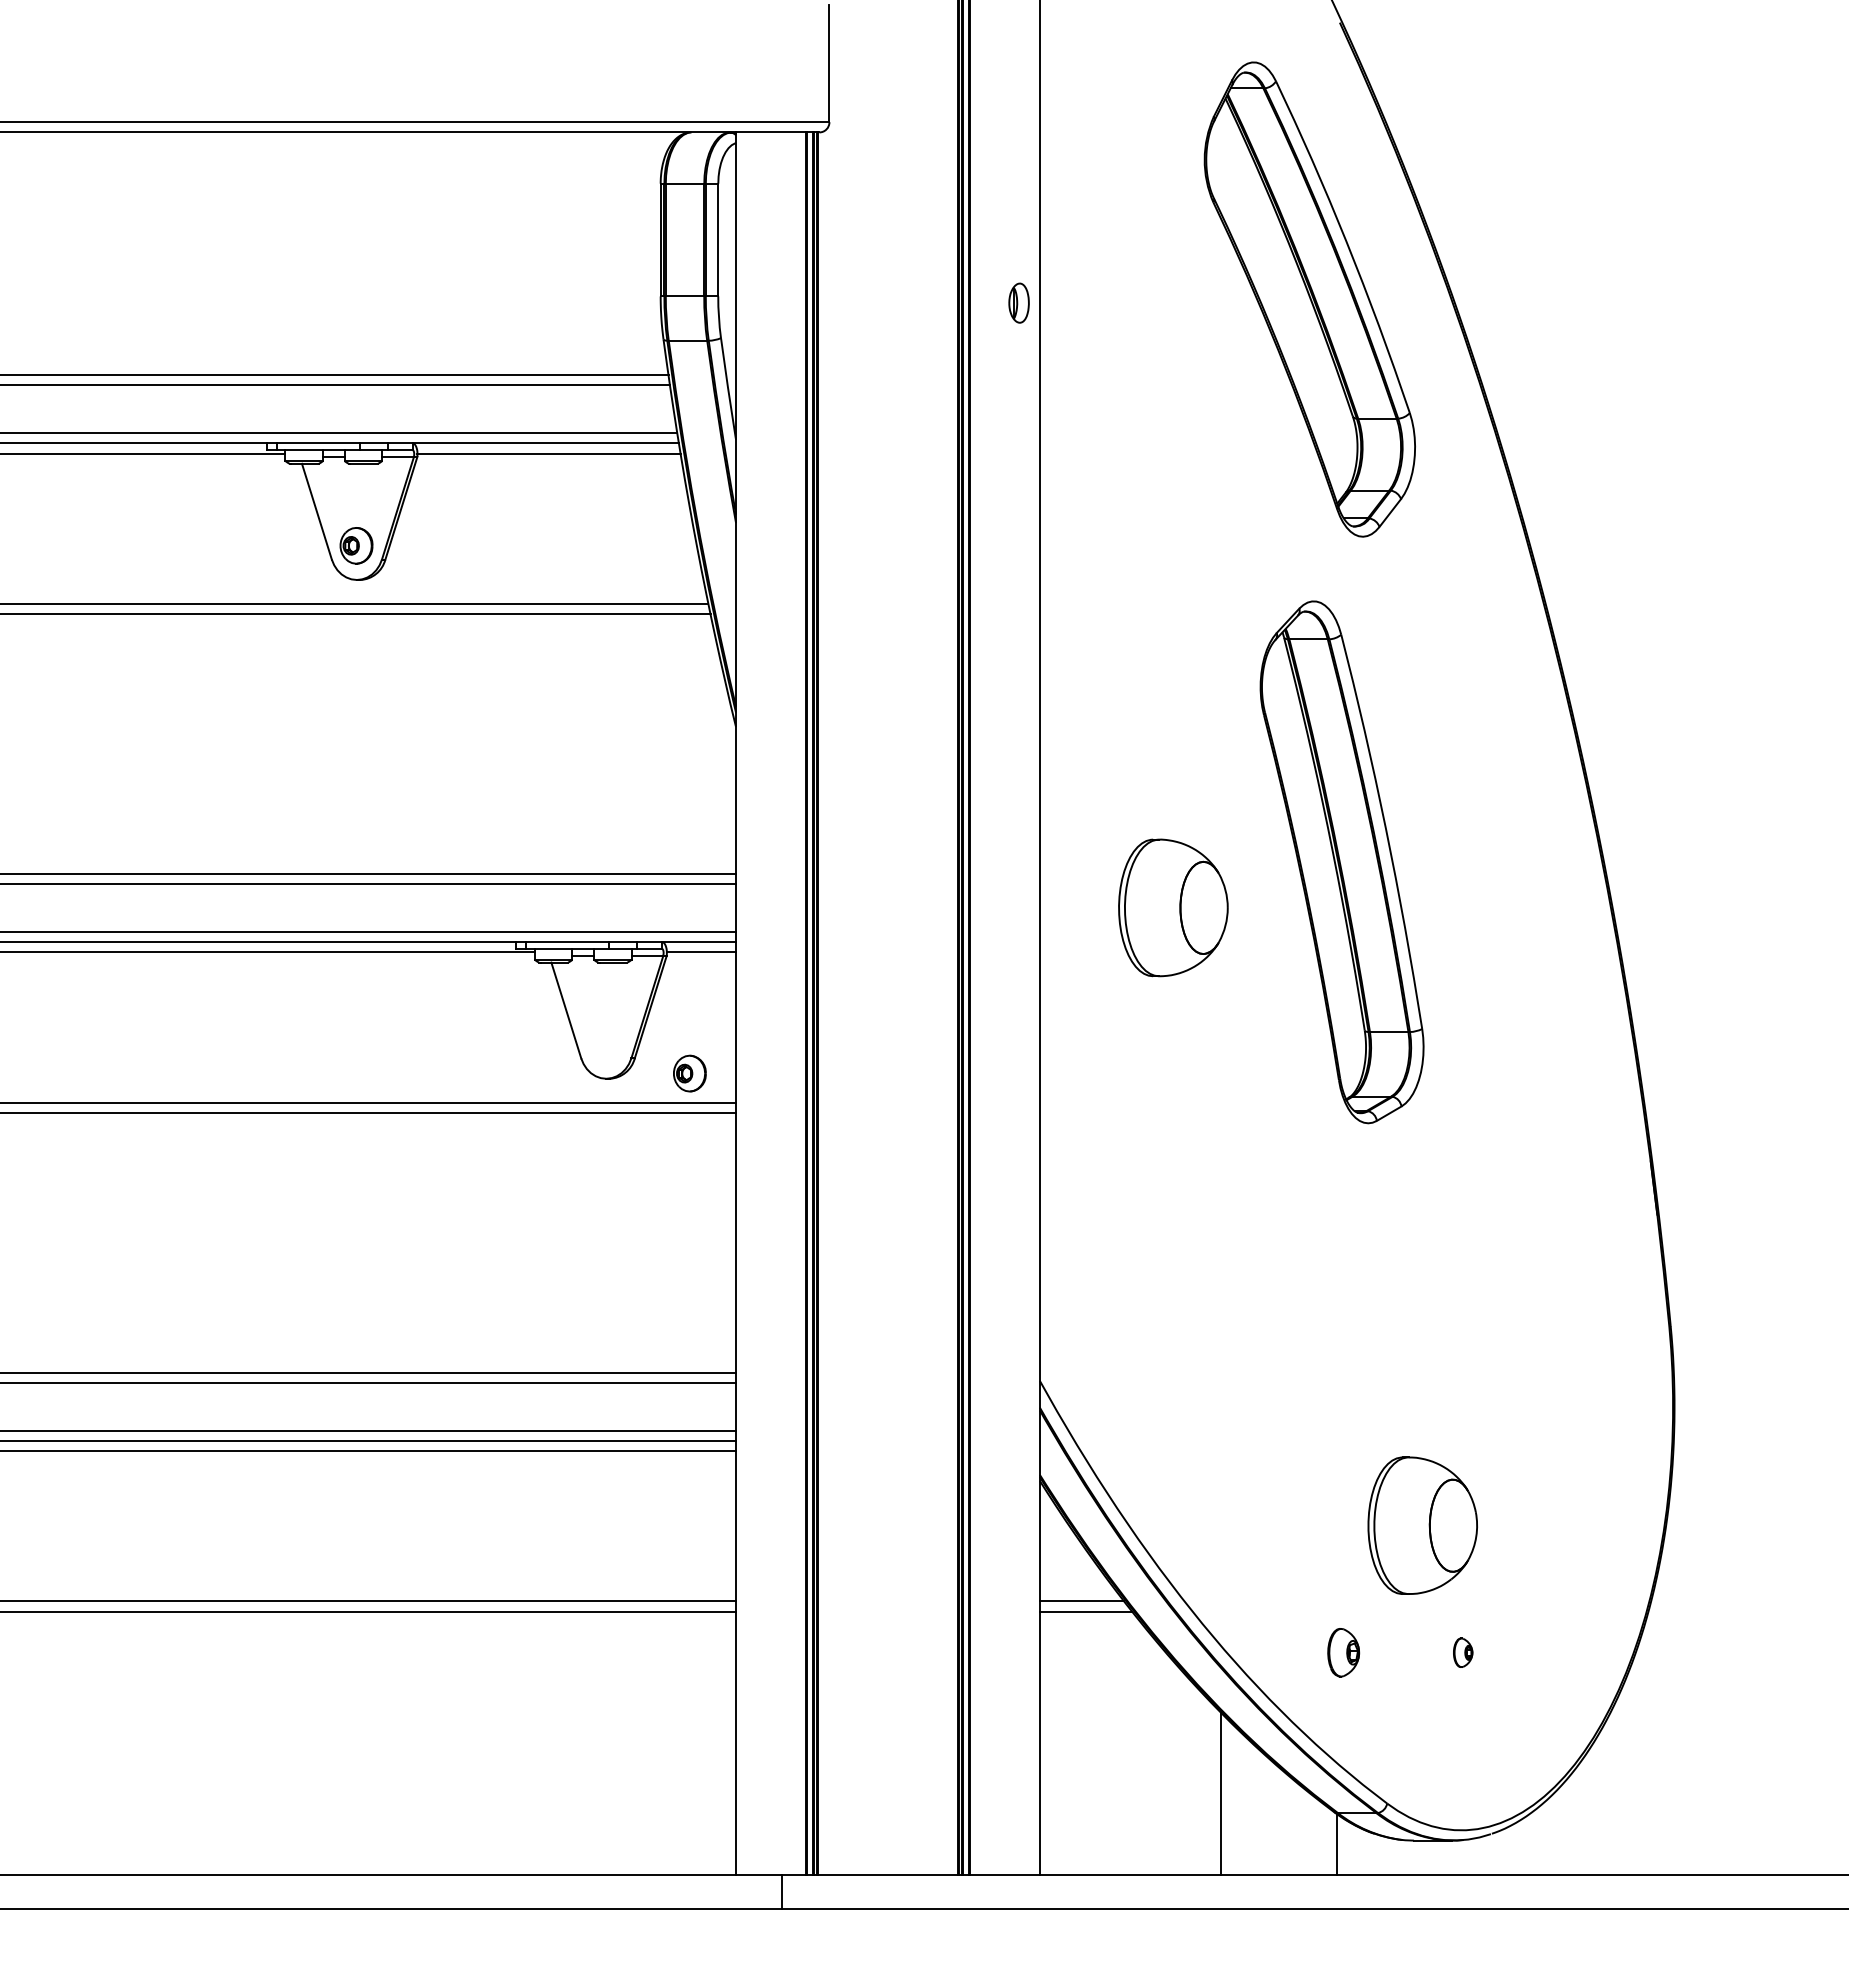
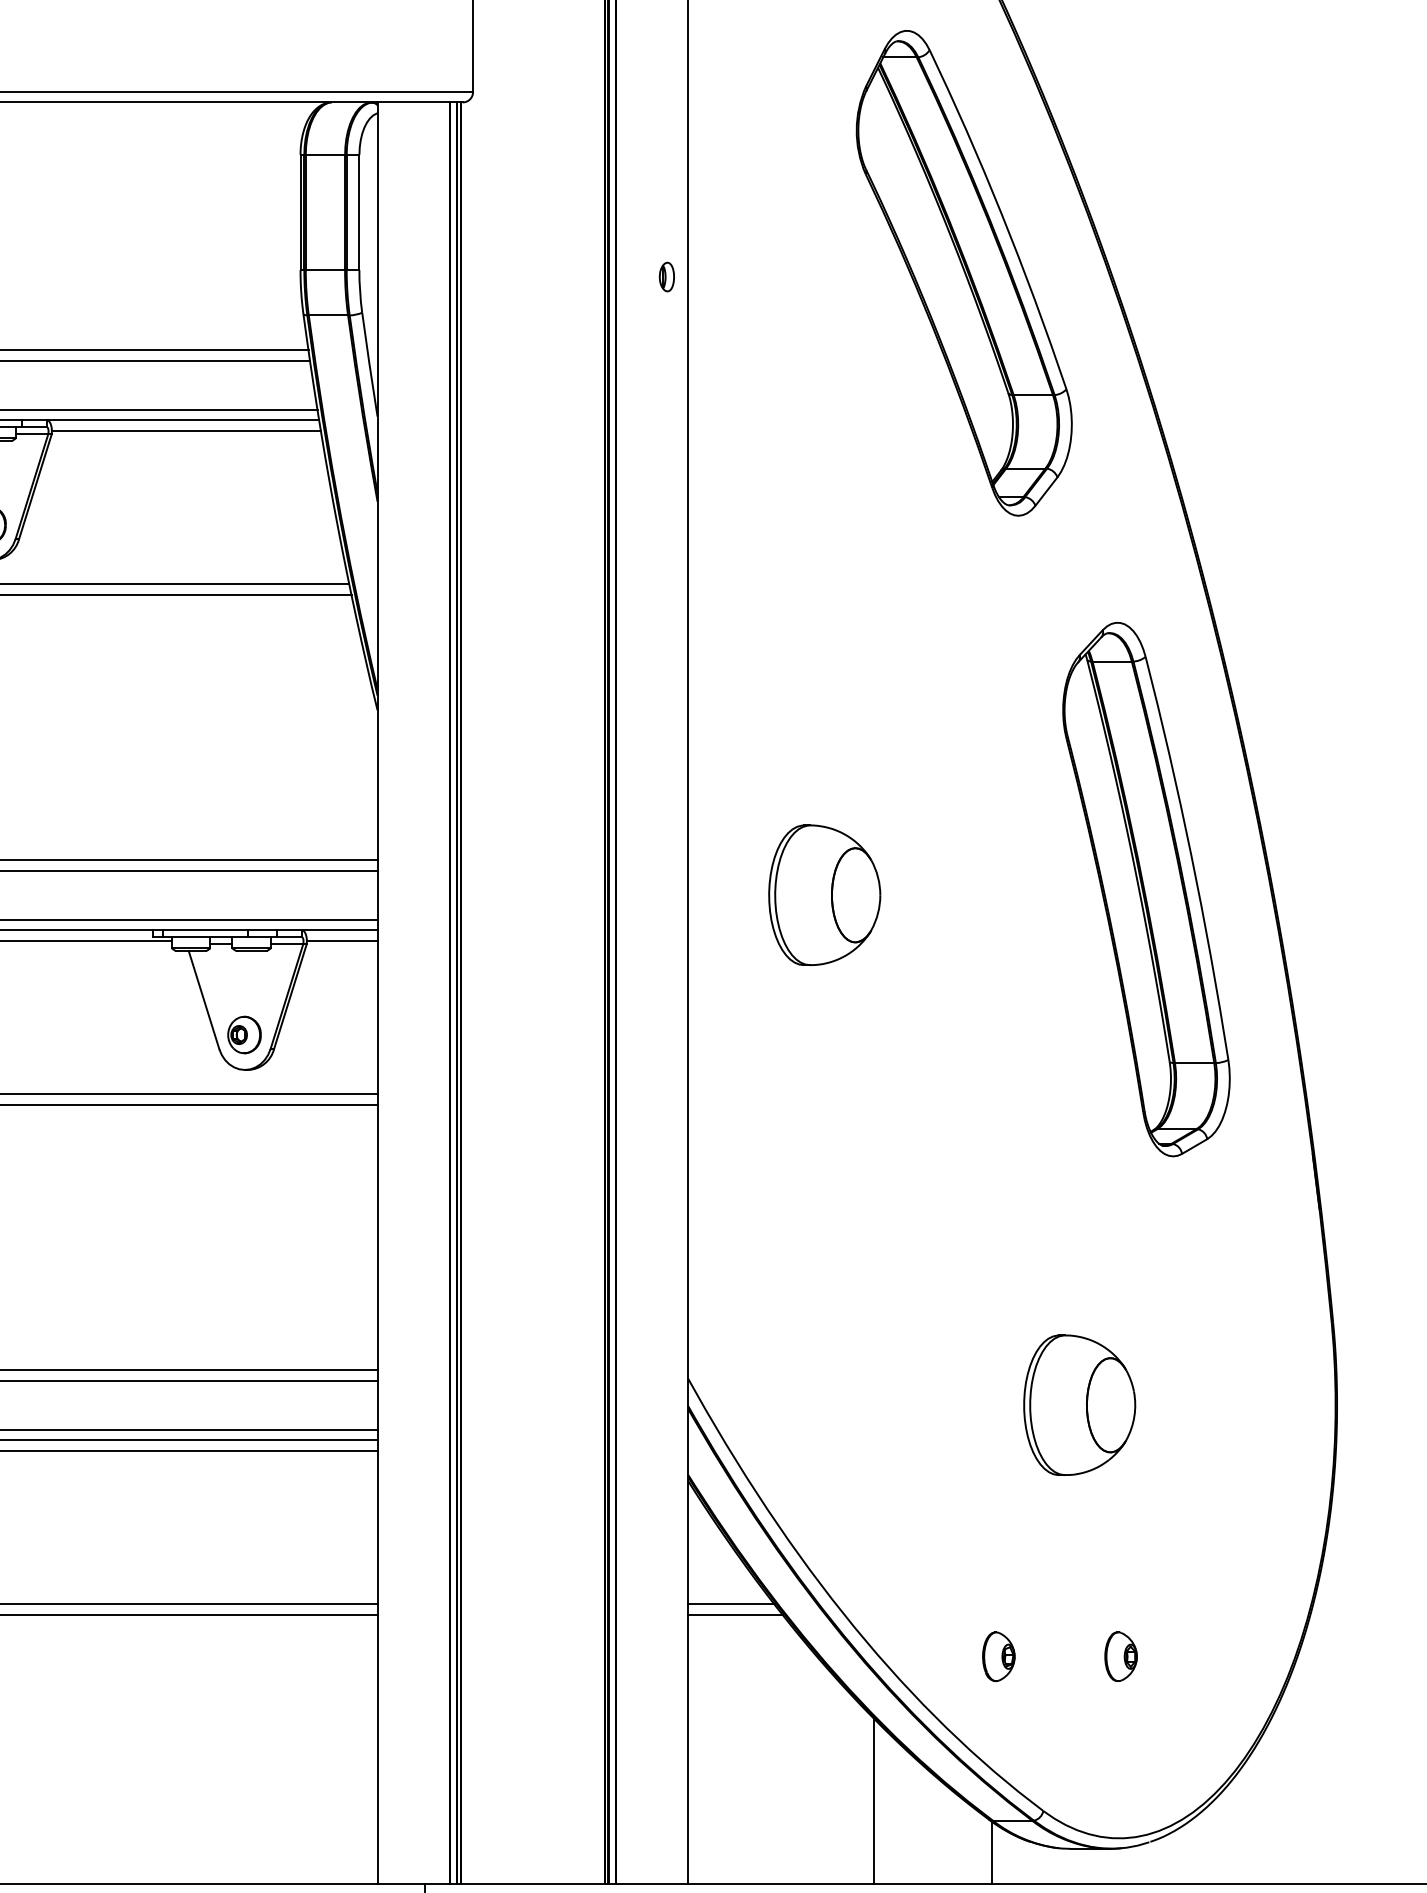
part: (1018, 303) -> (666, 277), size x0.71
part: (1341, 862) -> (1145, 889), moved
part: (689, 1073) -> (244, 1034), moved
part: (1422, 1525) -> (1079, 1405), moved
part: (1462, 1652) -> (1120, 1656), size x1.67

